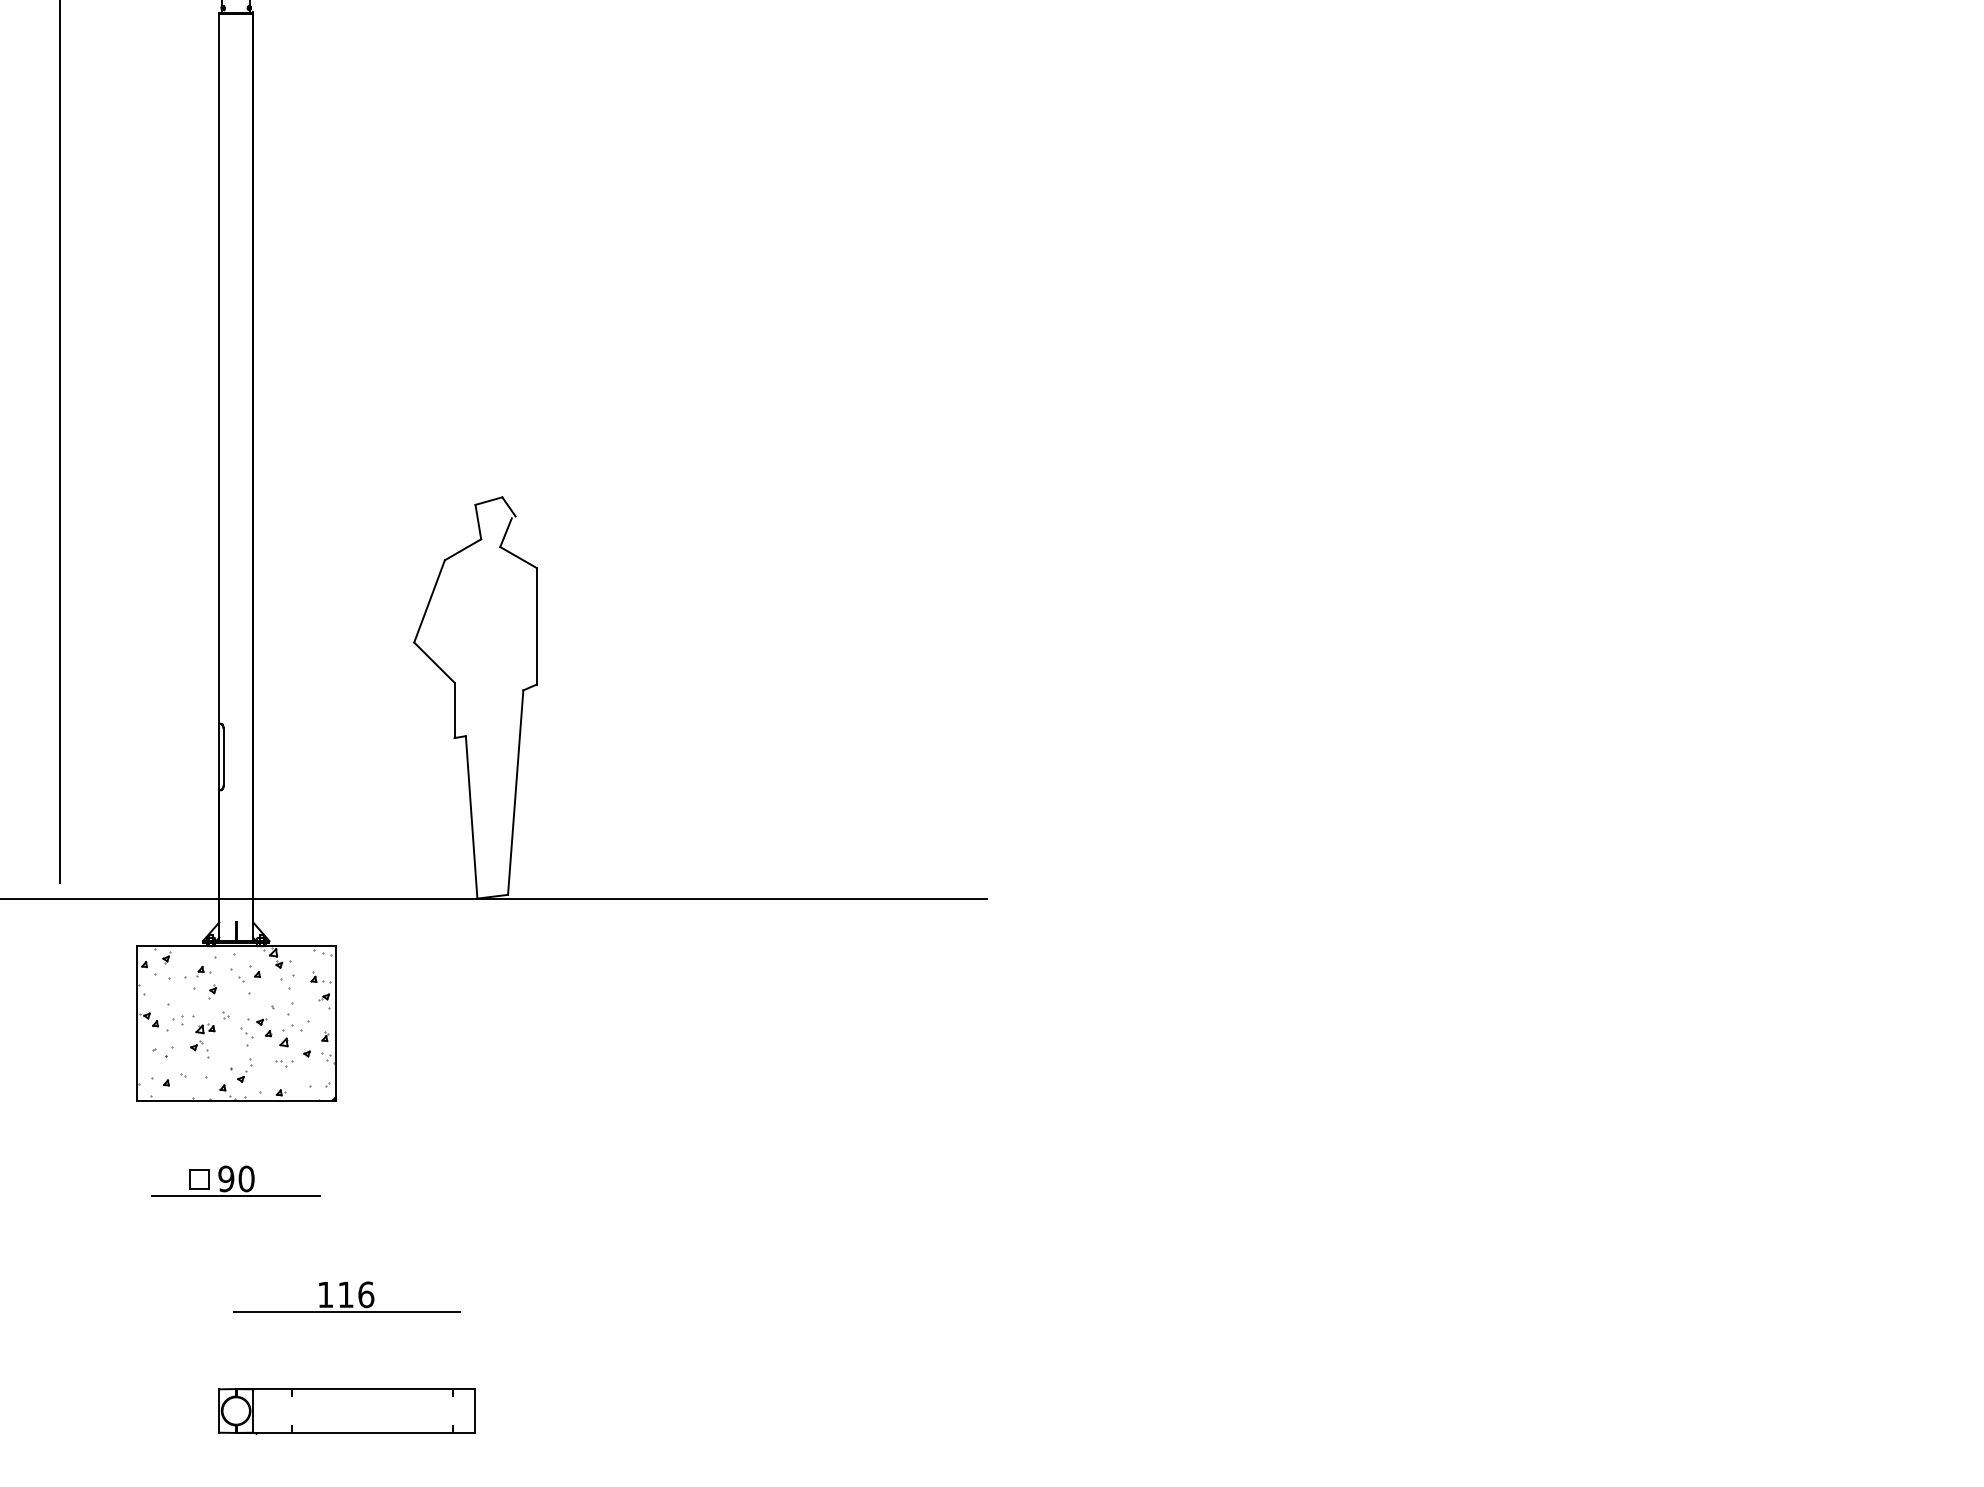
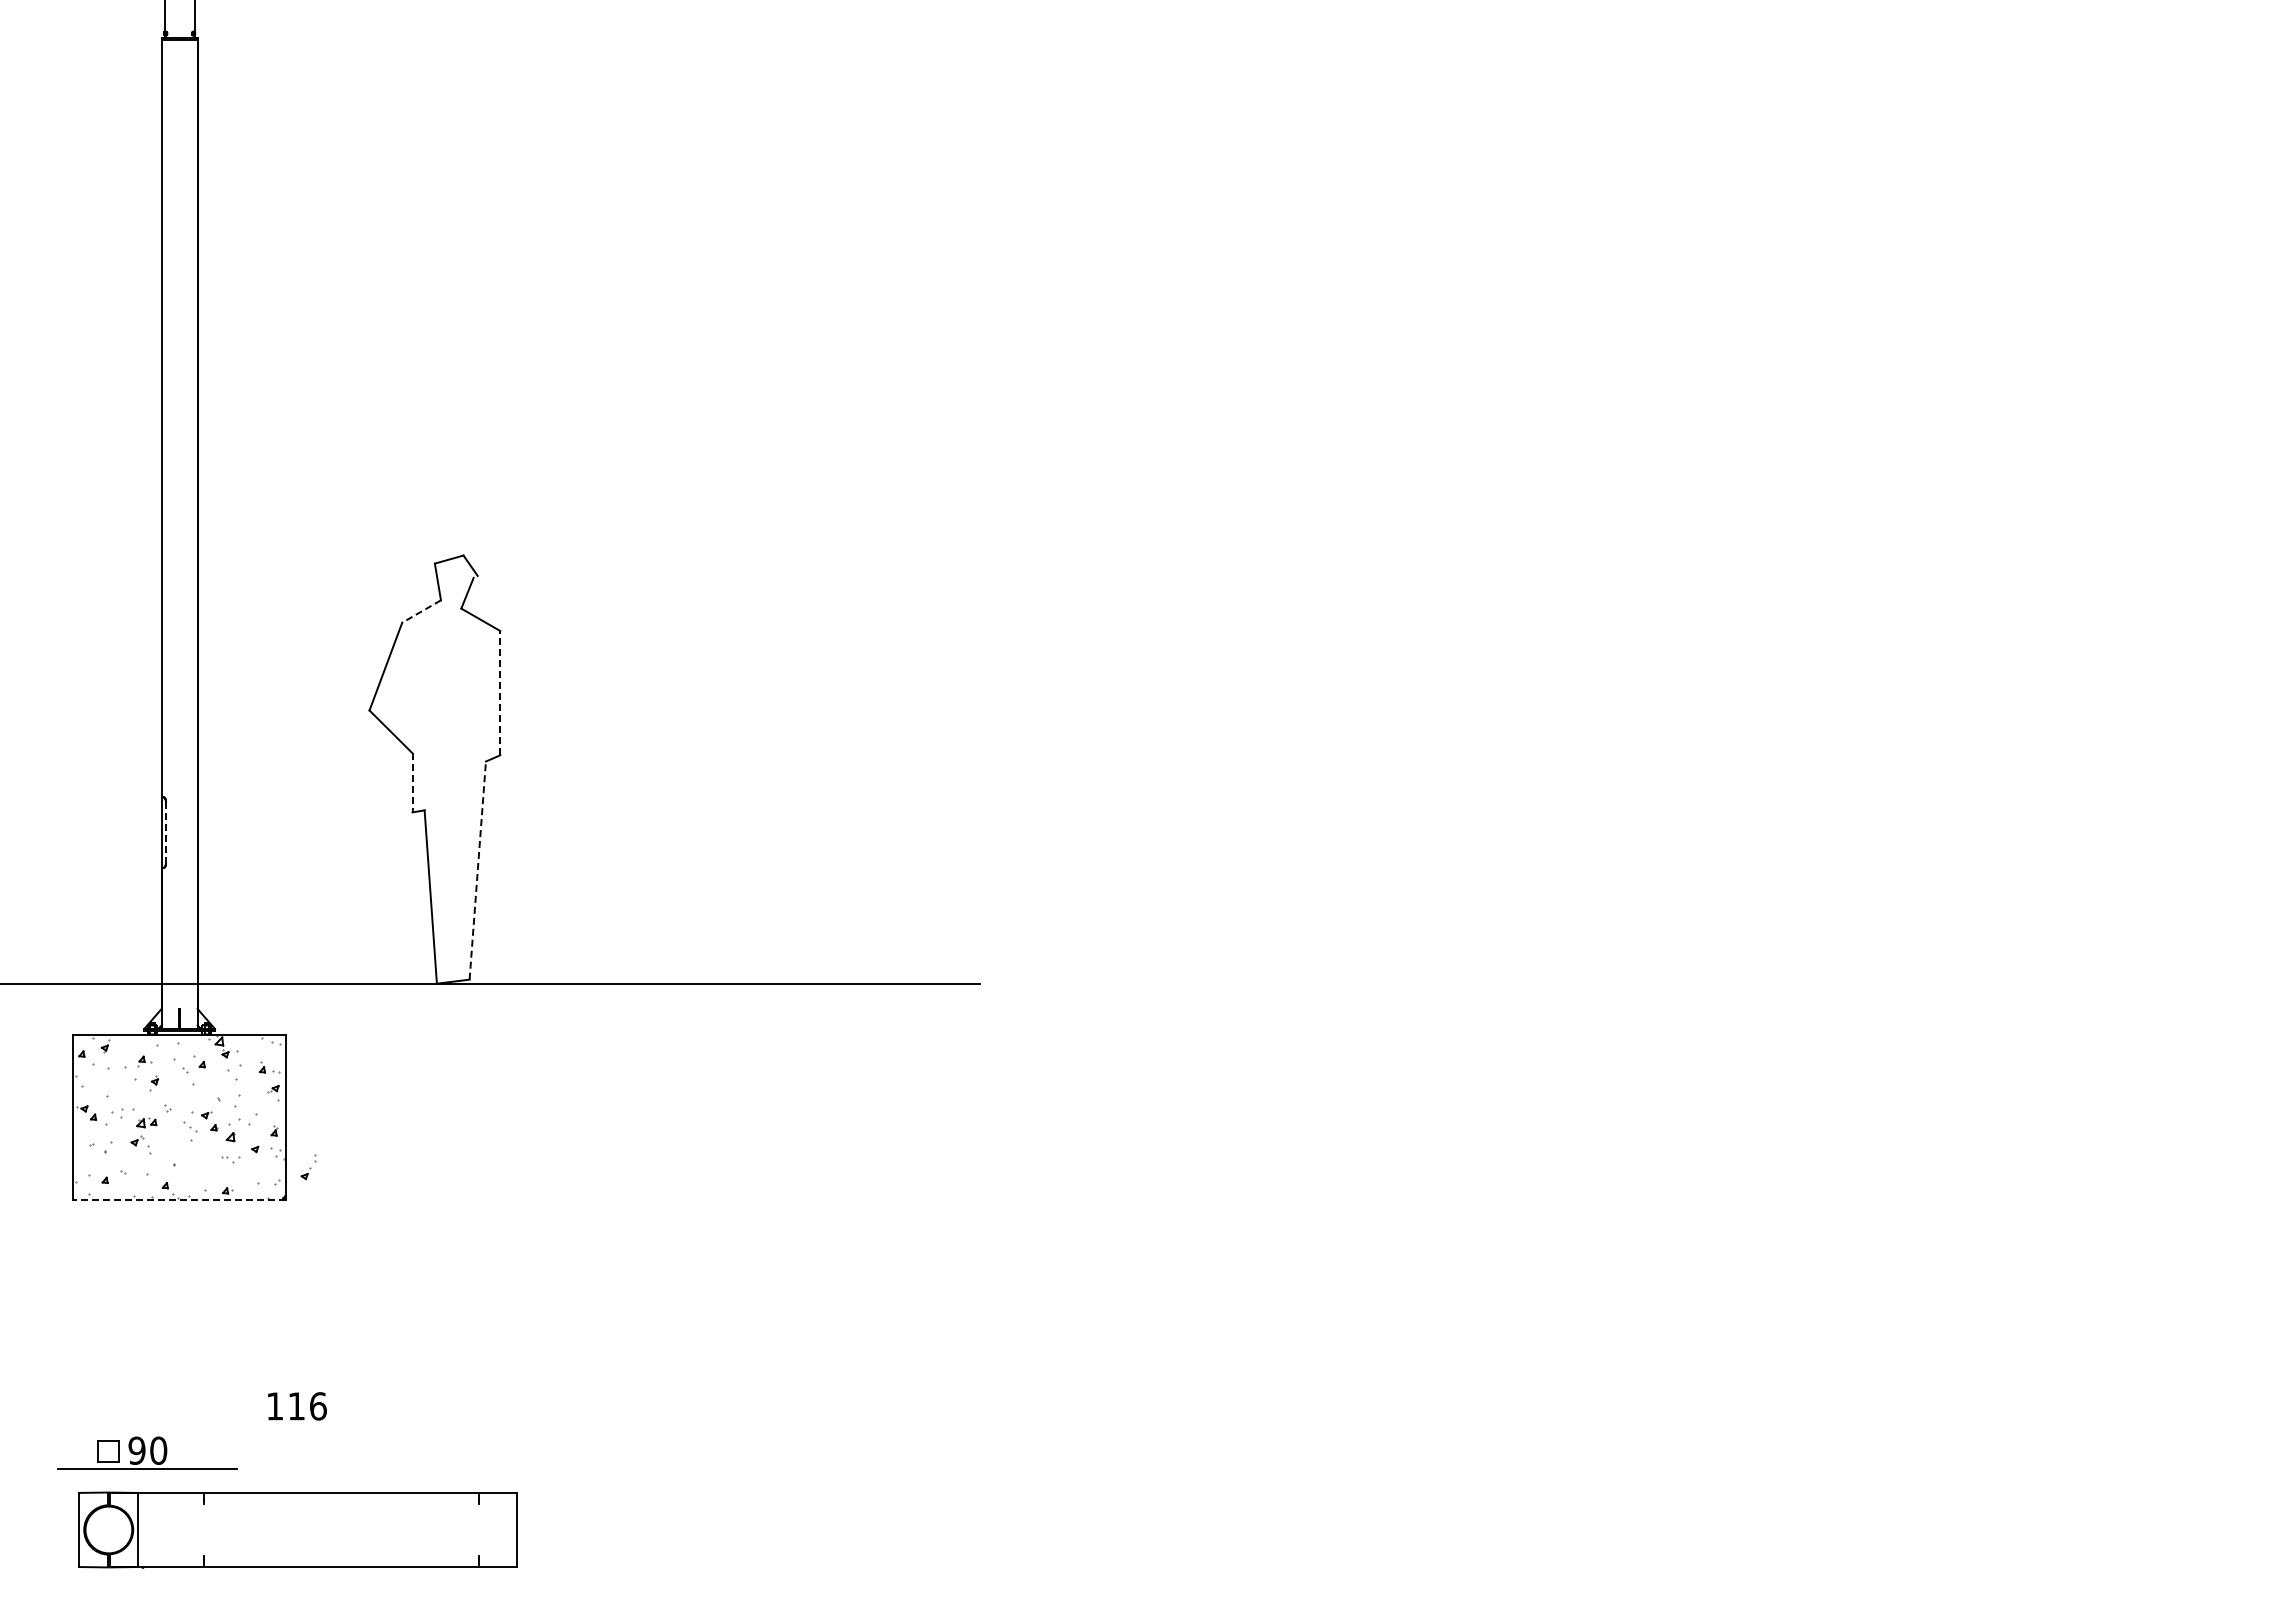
line: (462, 549) -> (421, 611), solid -> dashed
line: (536, 625) -> (500, 692), solid -> dashed
line: (454, 710) -> (412, 782), solid -> dashed
line: (223, 756) -> (166, 832), solid -> dashed
line: (515, 792) -> (477, 870), solid -> dashed
part: (244, 1070) -> (308, 1167), moved
line: (236, 1100) -> (179, 1199), solid -> dashed
part: (236, 1180) -> (147, 1452), moved
line: (346, 1311) -> (297, 1424), removed
part: (346, 1411) -> (297, 1530), size x1.6

